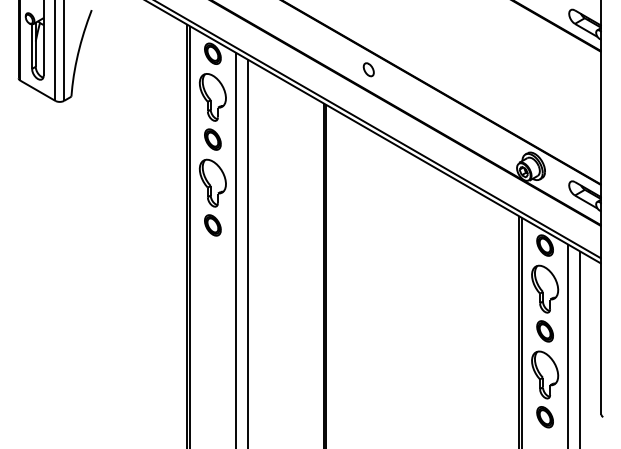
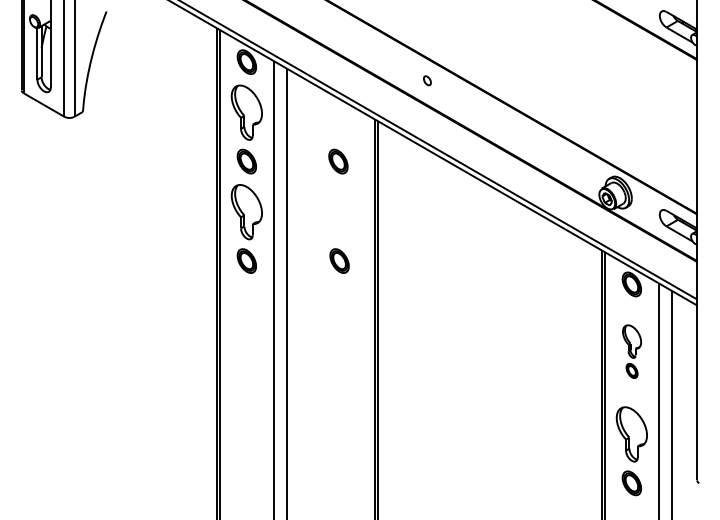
part: (368, 69) -> (427, 80), size x0.6
part: (291, 139) -> (337, 161), added
part: (292, 225) -> (339, 261), added
part: (545, 303) -> (632, 351), size x0.6

